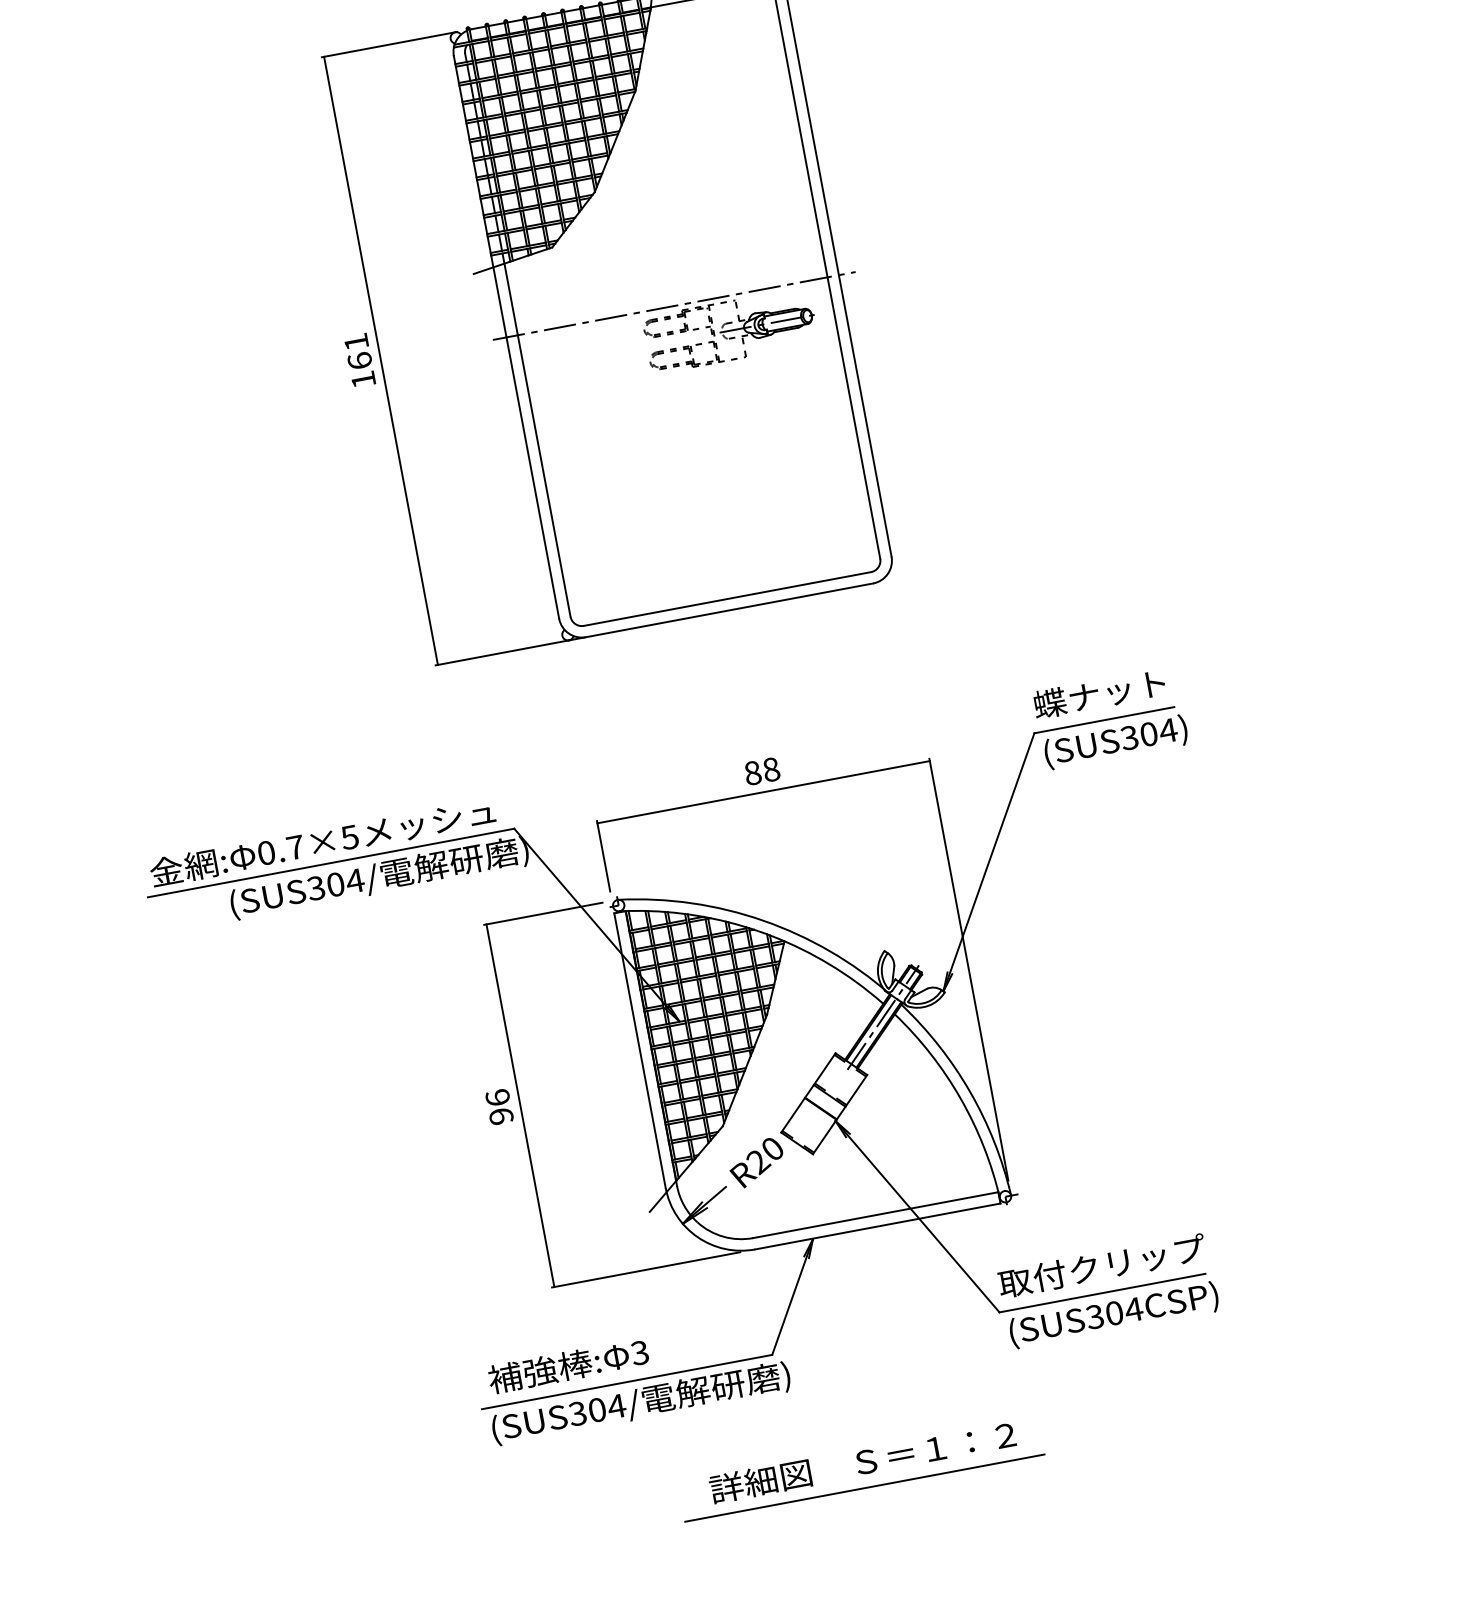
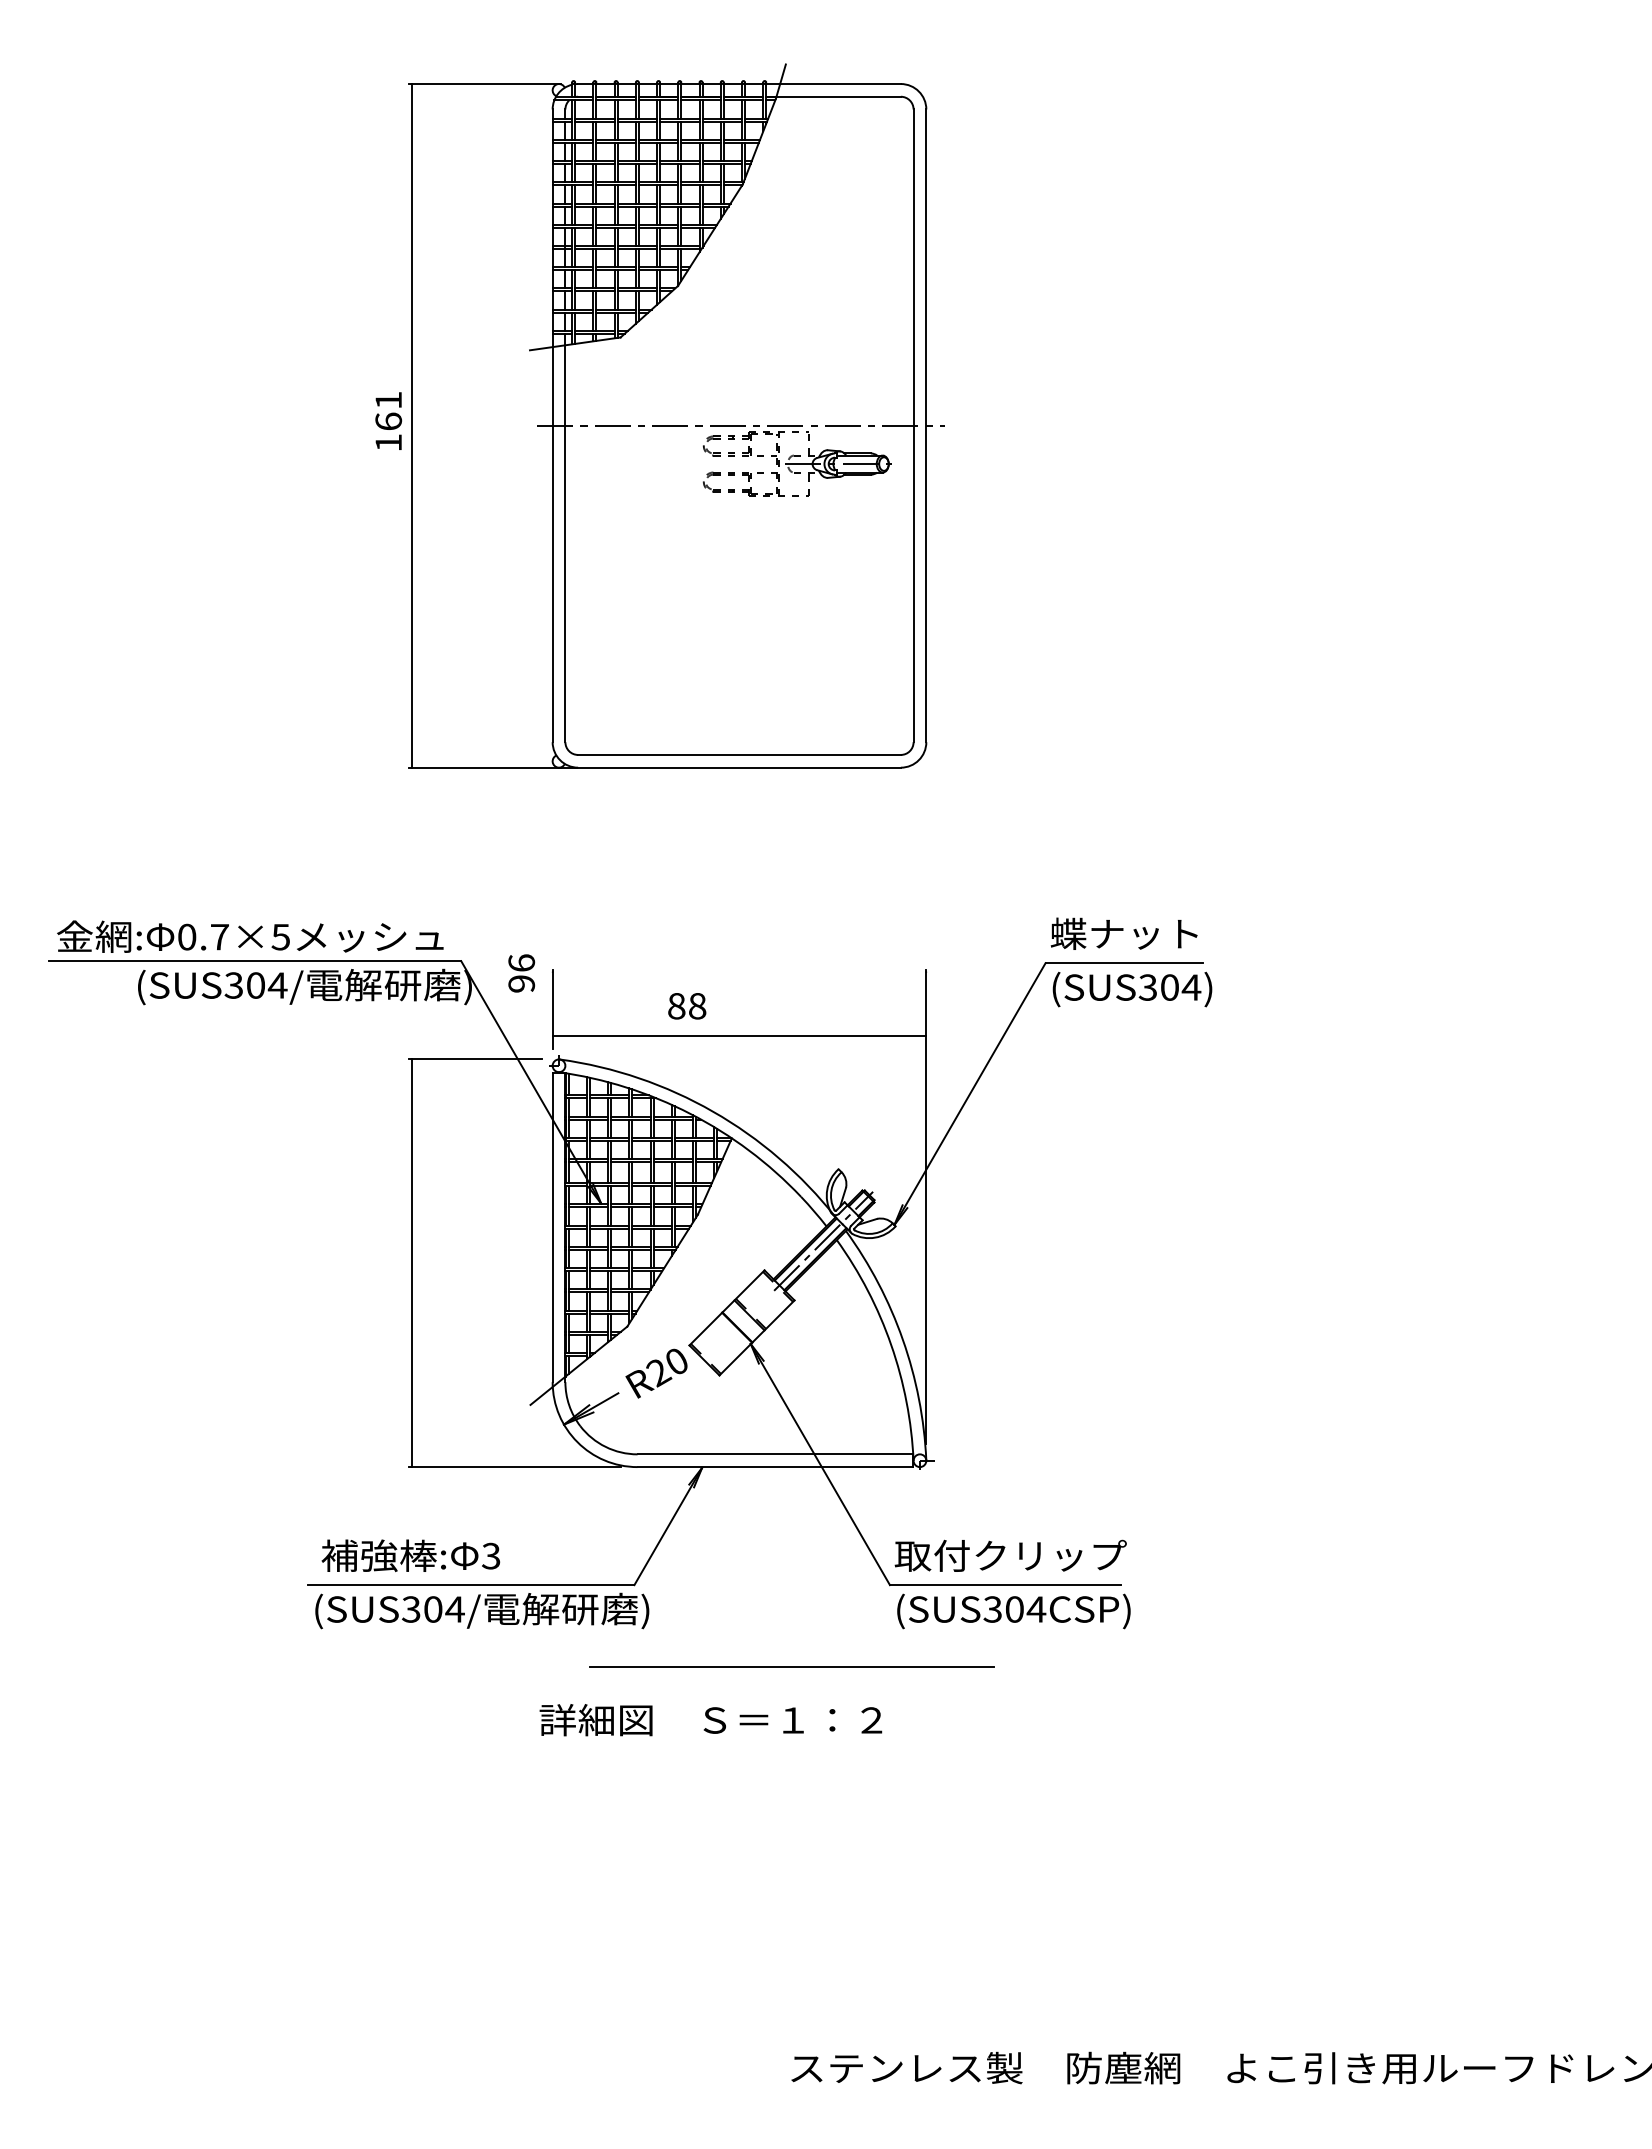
text: (762, 771) -> (687, 1006), moved
line: (763, 792) -> (739, 1036), moved
text: (499, 1107) -> (521, 973), moved
line: (864, 1488) -> (791, 1666), moved

